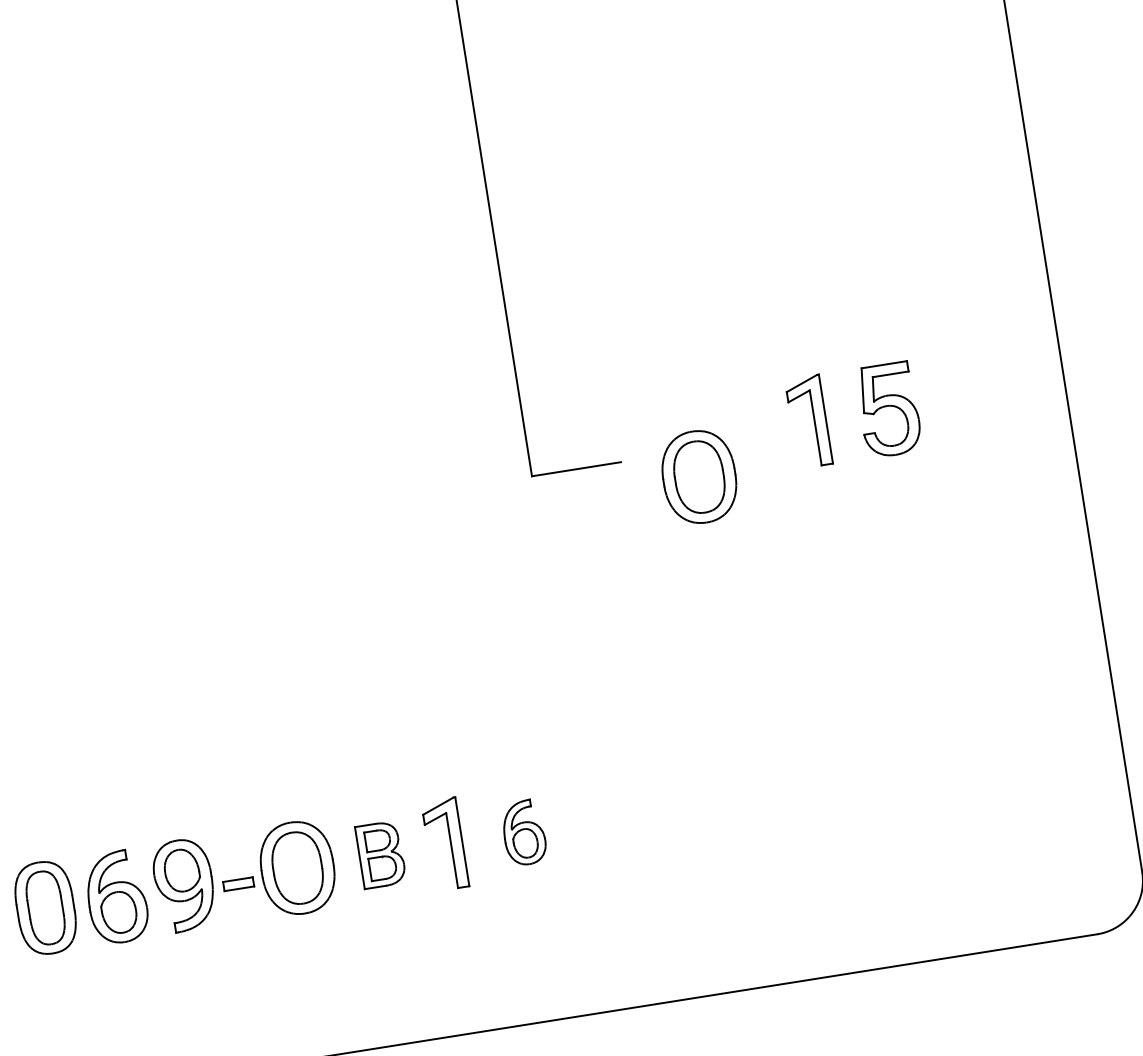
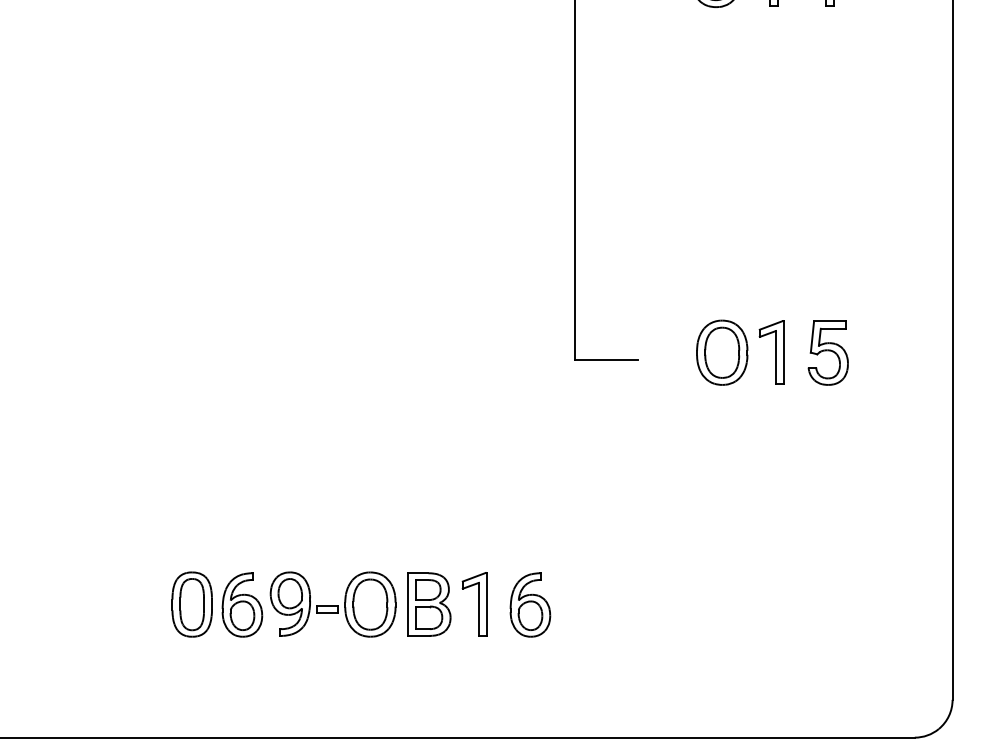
part: (699, 476) -> (722, 352), moved
part: (524, 832) -> (530, 604), size x1.43
part: (381, 854) -> (429, 604), size x1.43

